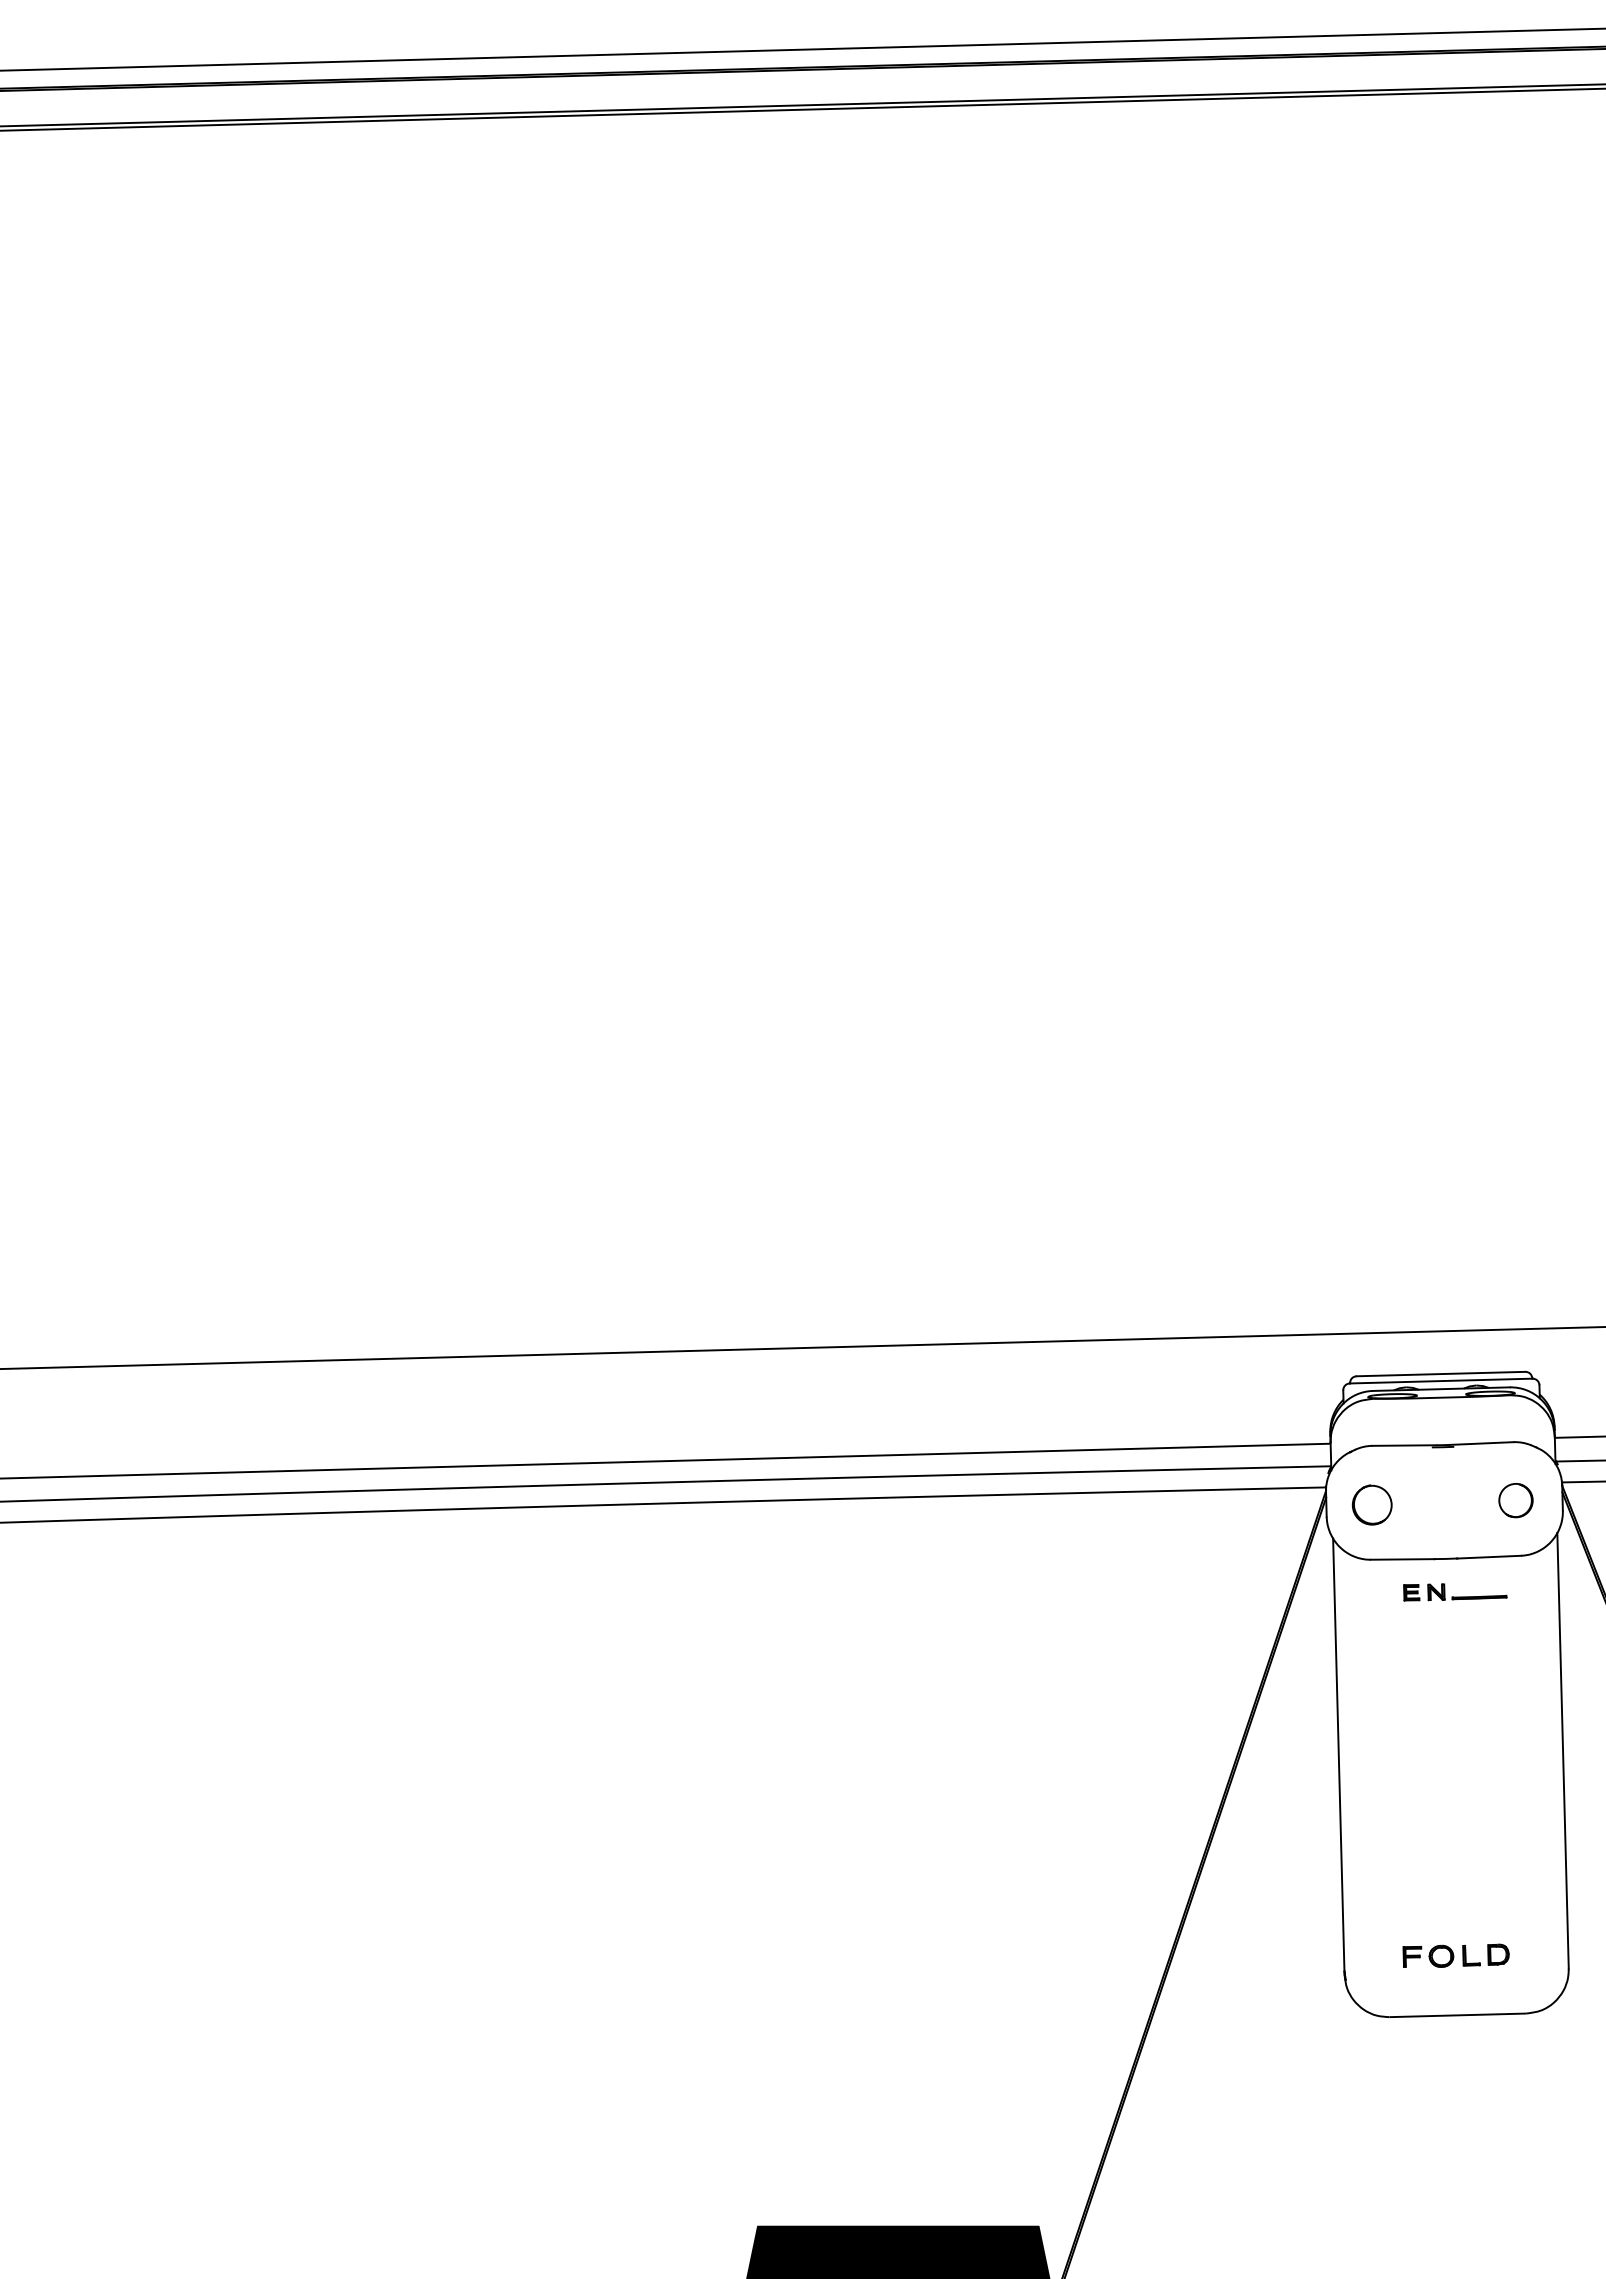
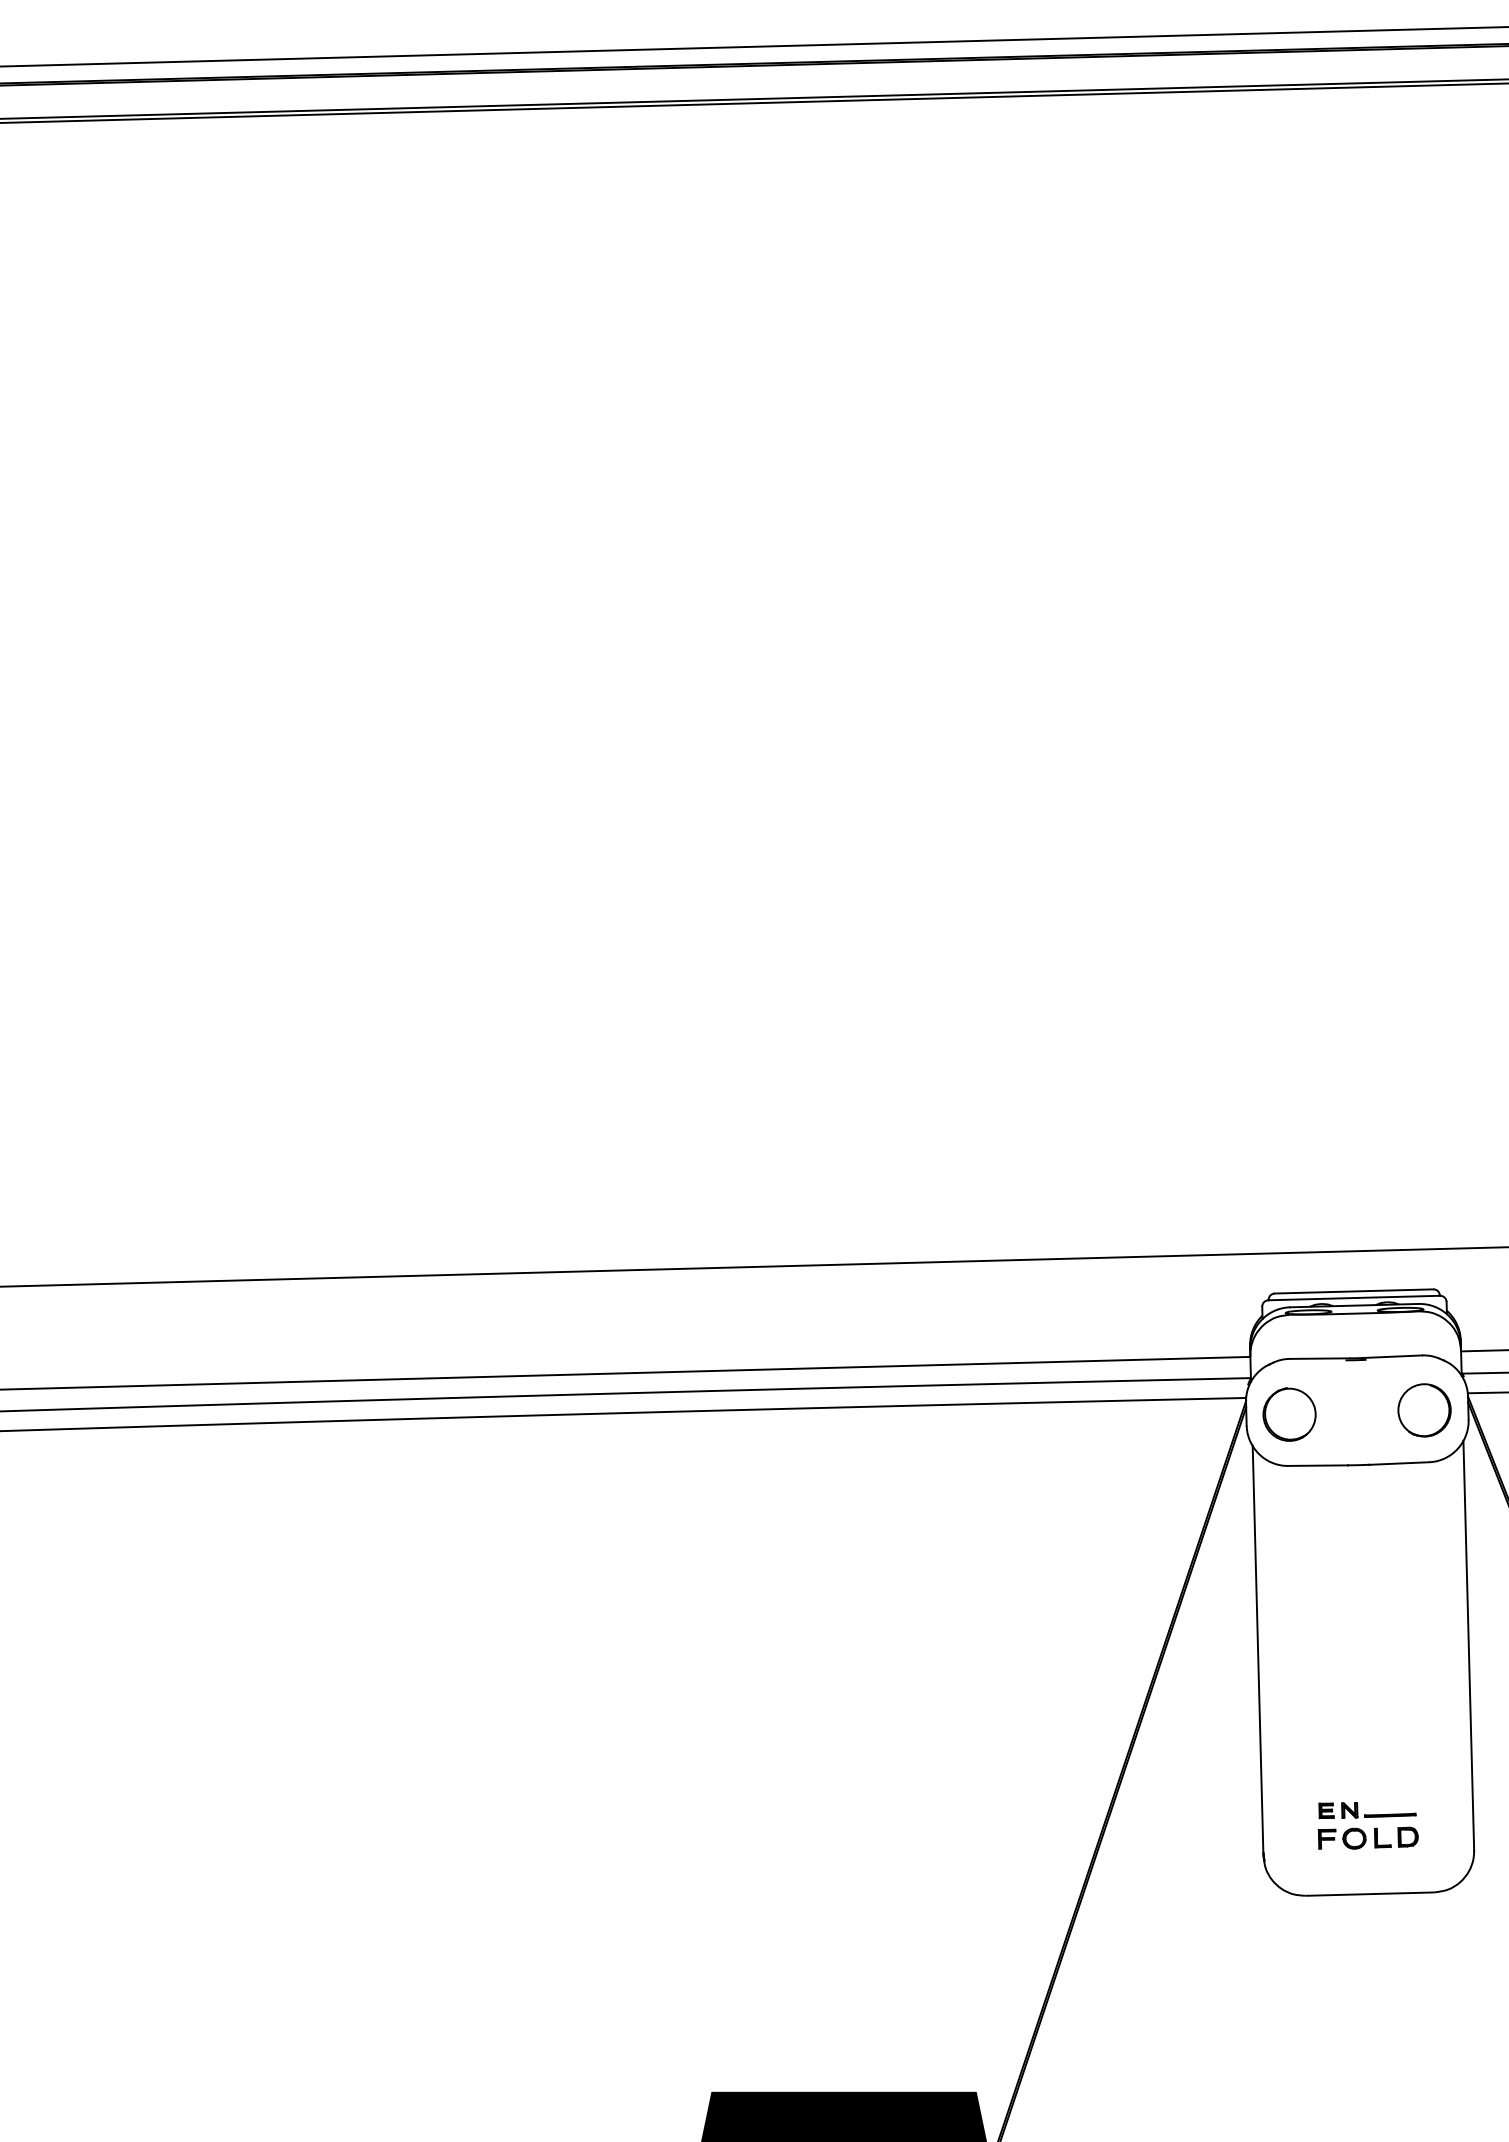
part: (1515, 1500) -> (1424, 1410), size x1.67
part: (1371, 1504) -> (1288, 1414), size x1.43
part: (1455, 1592) -> (1367, 1810), moved

